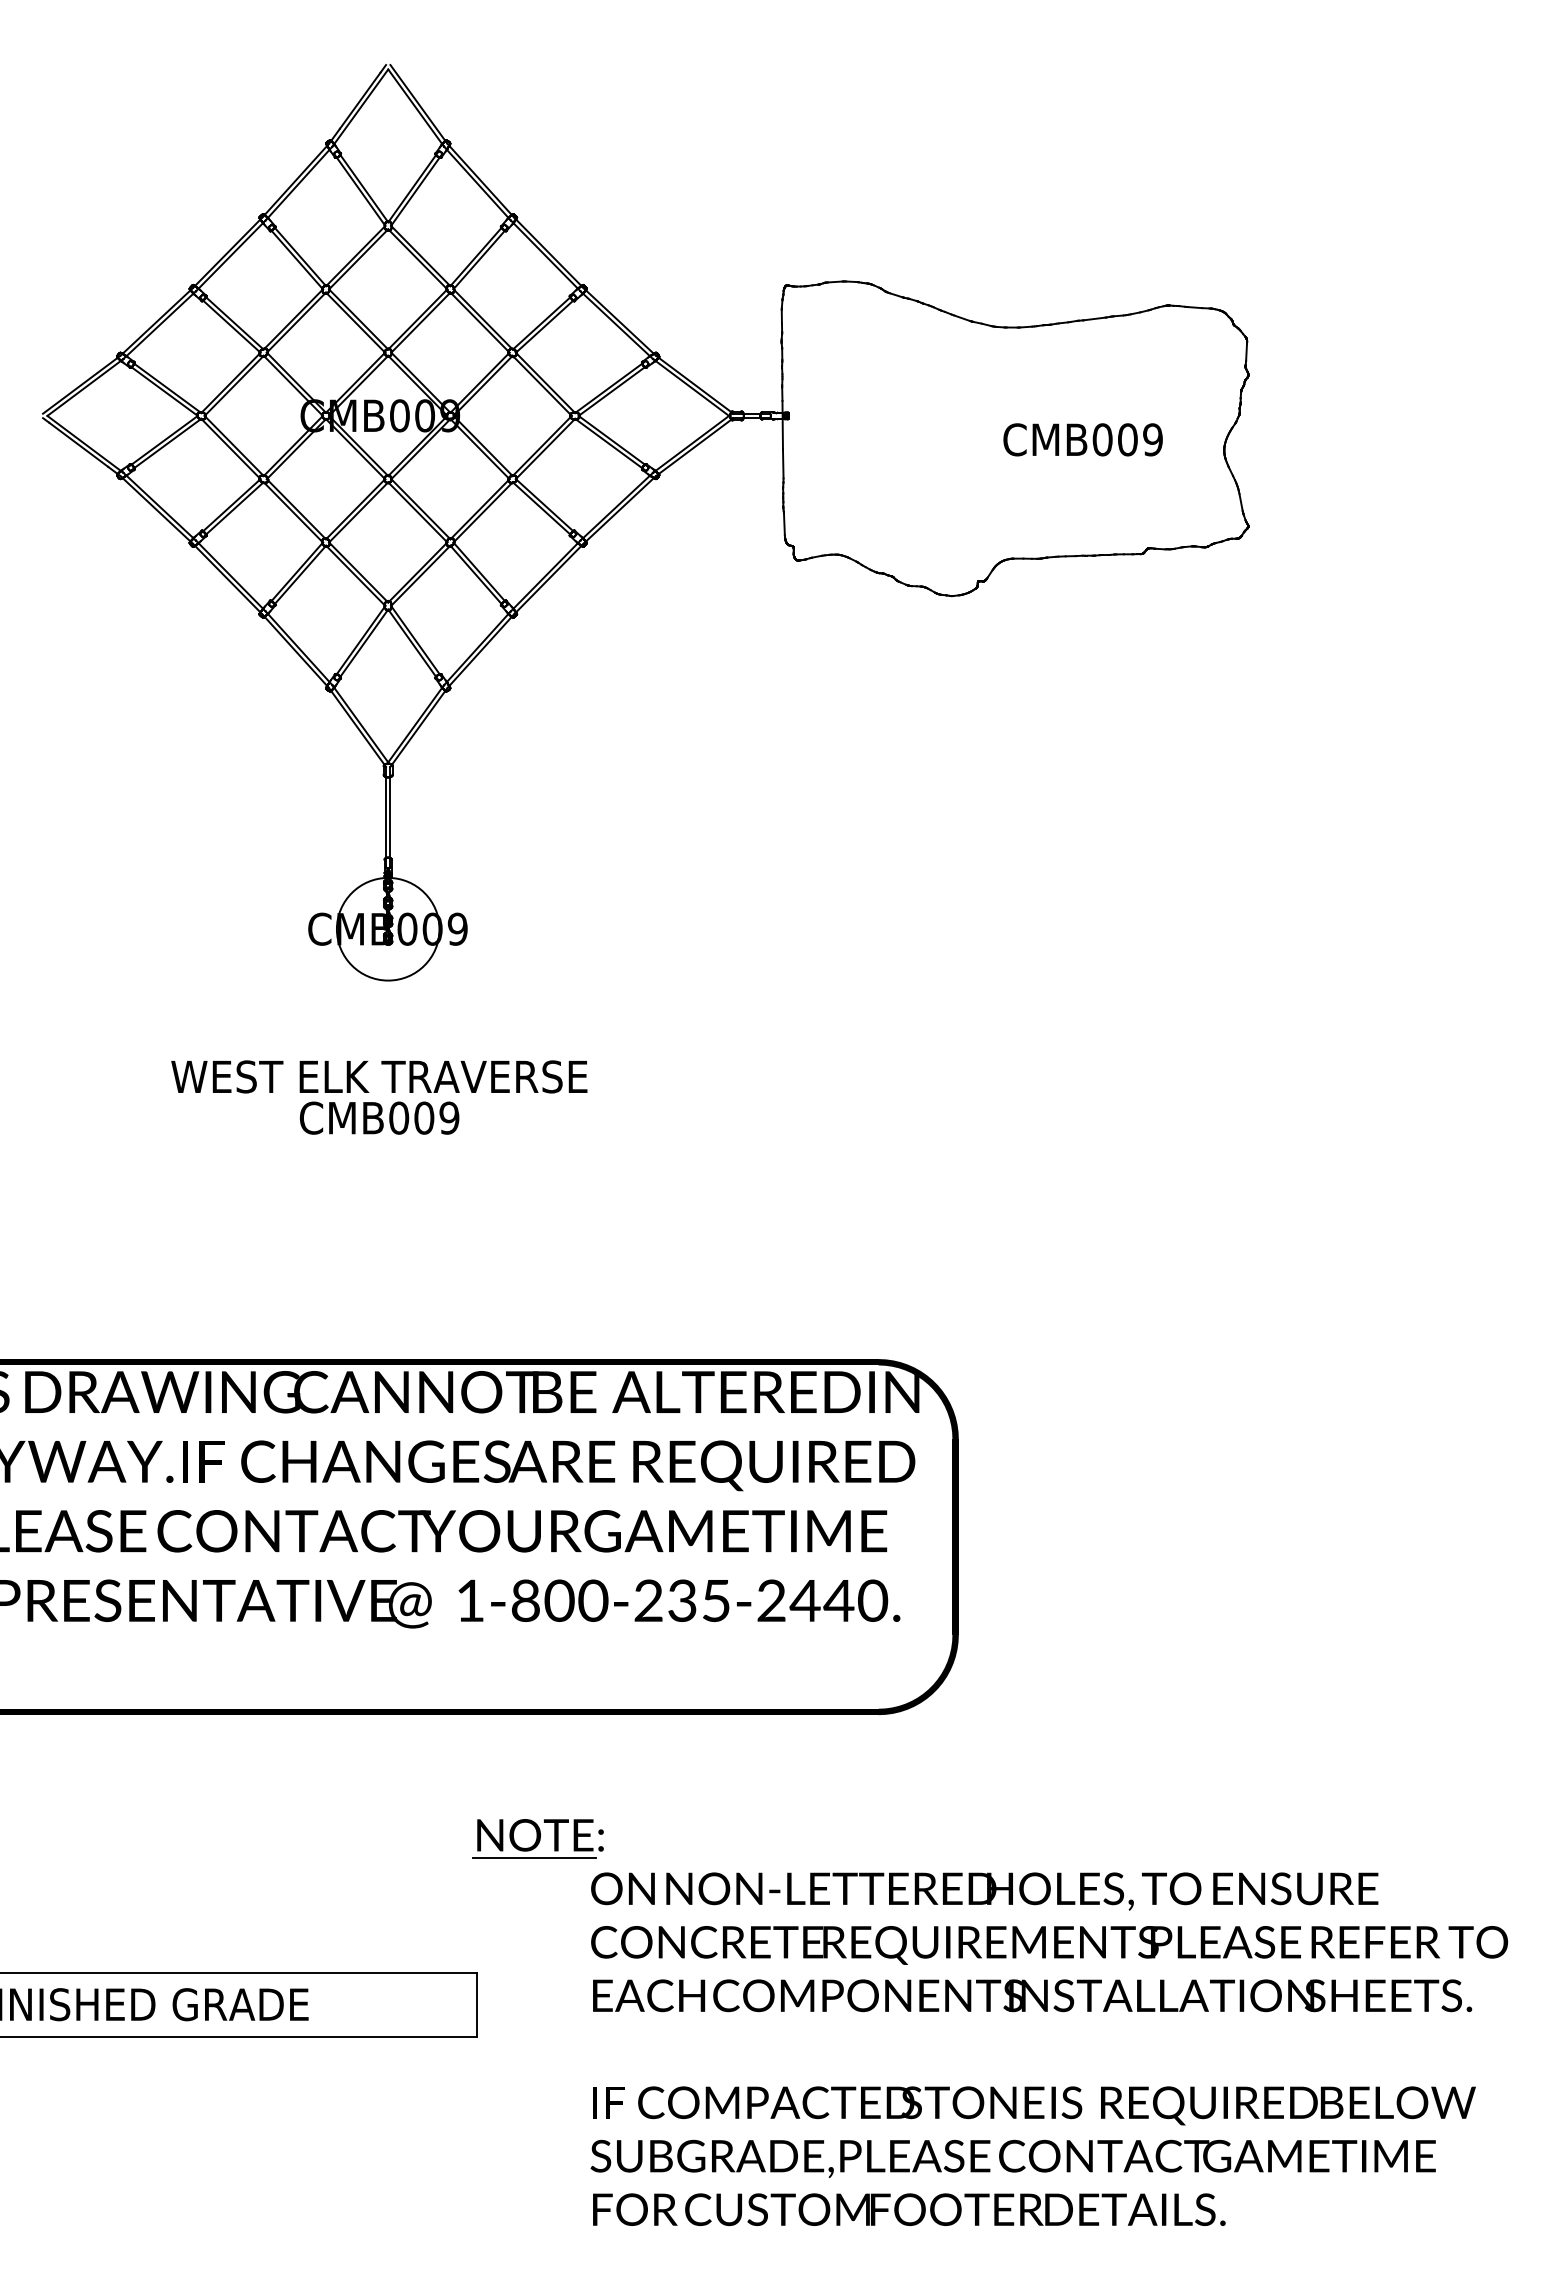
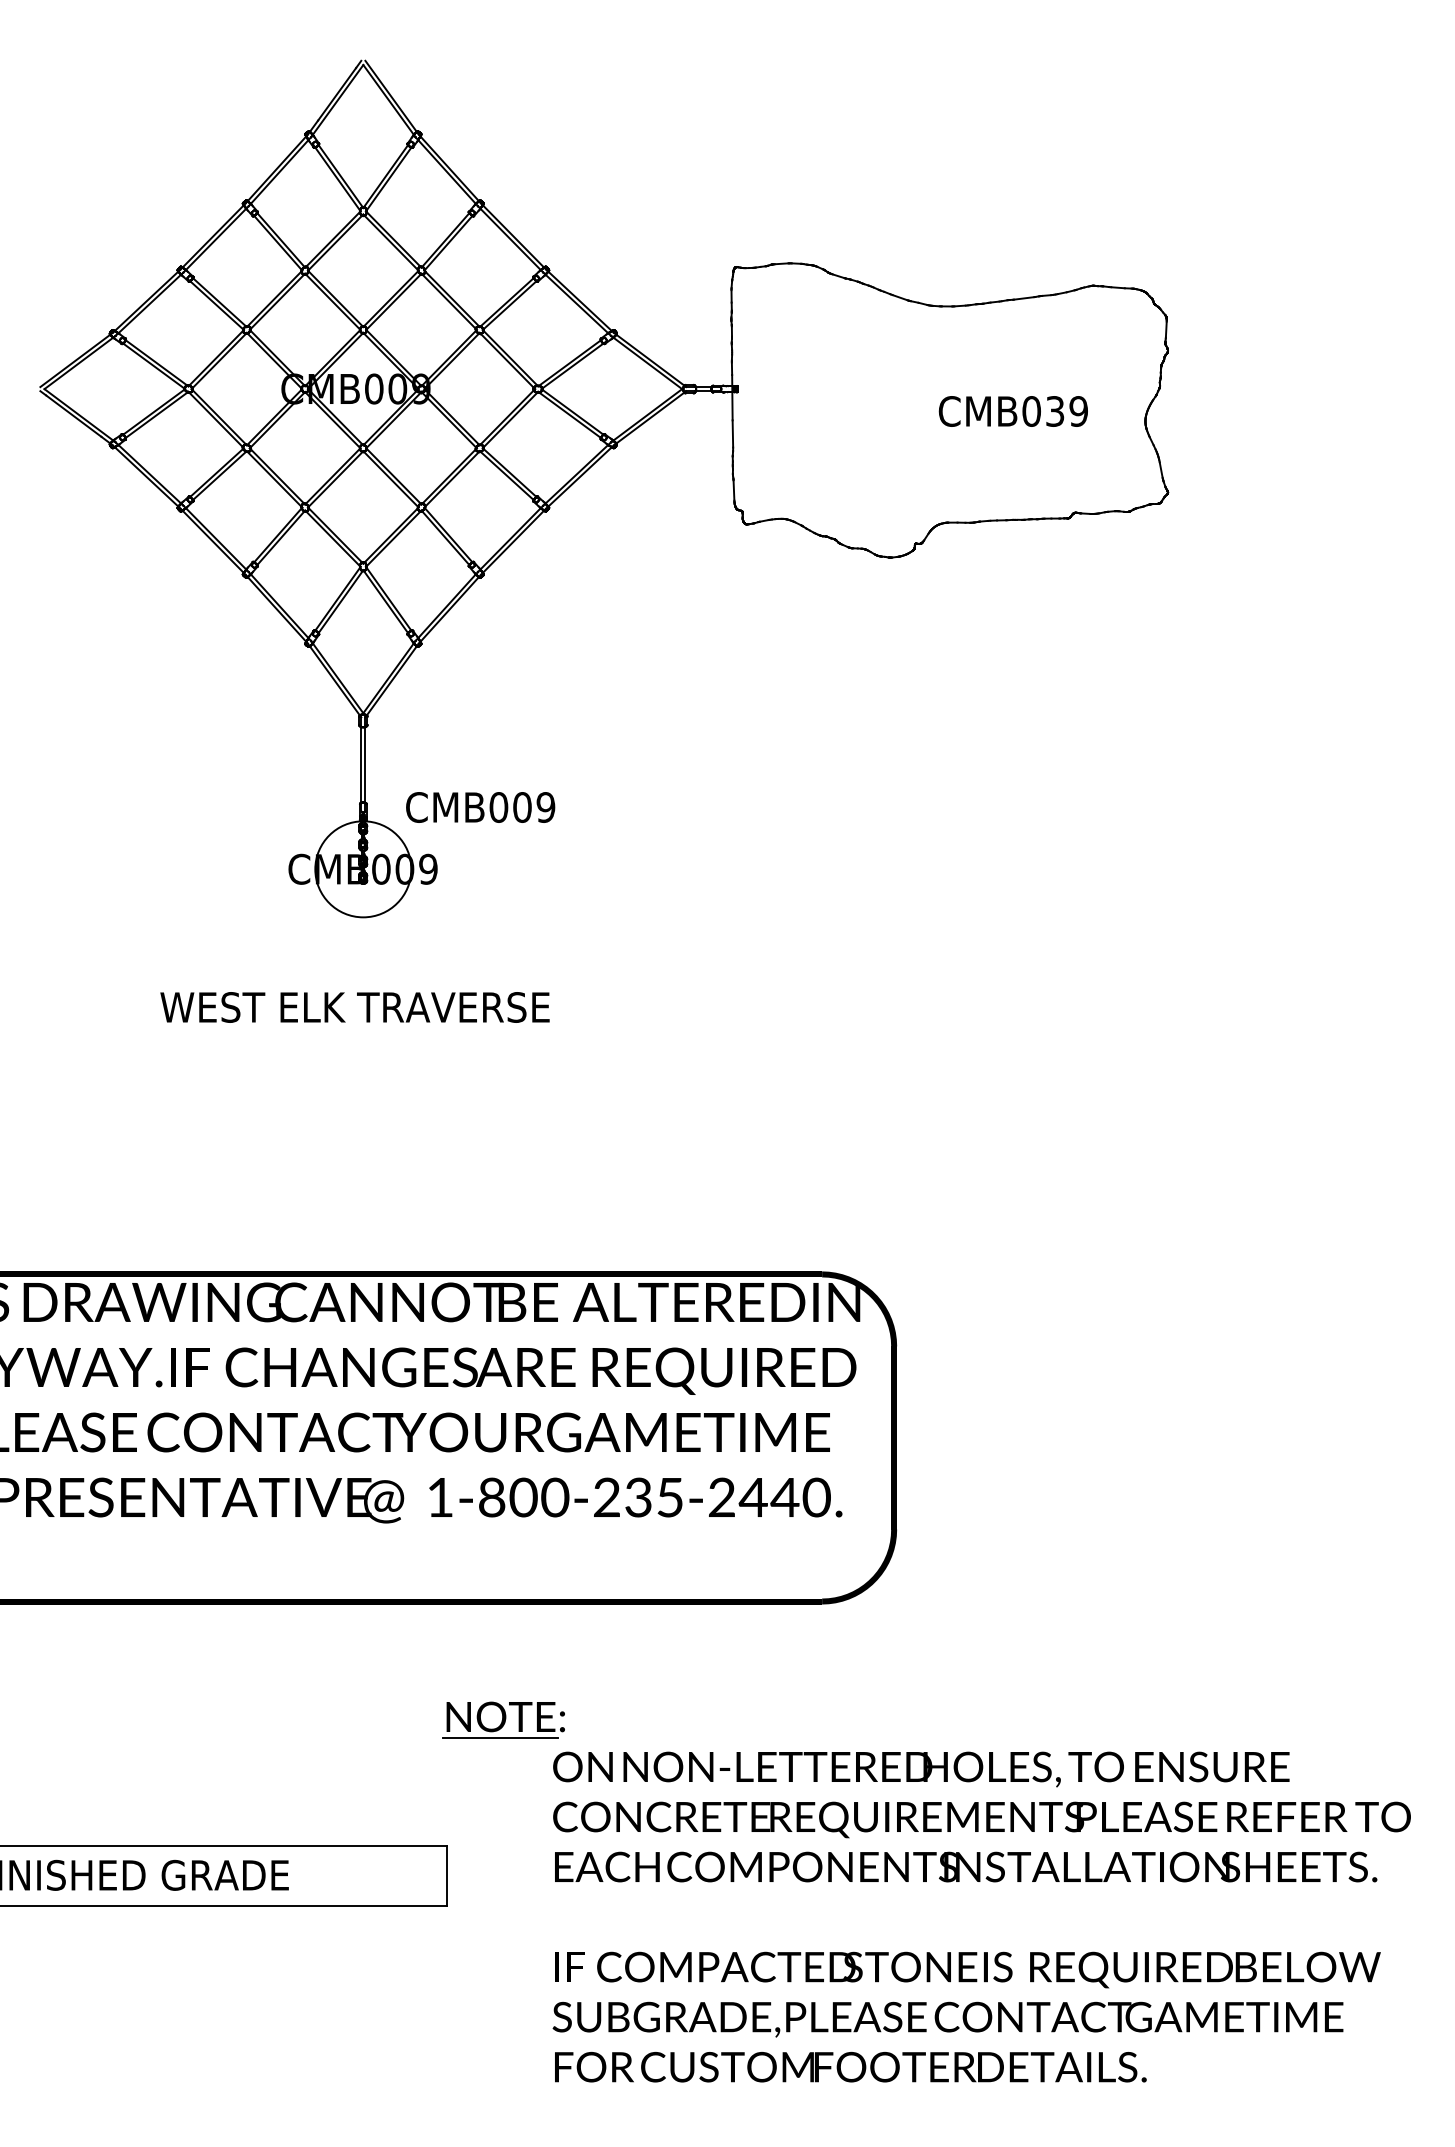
text: (1127, 439) -> (1054, 411), CMB009 -> CMB039
text: (379, 1117) -> (480, 806), moved

